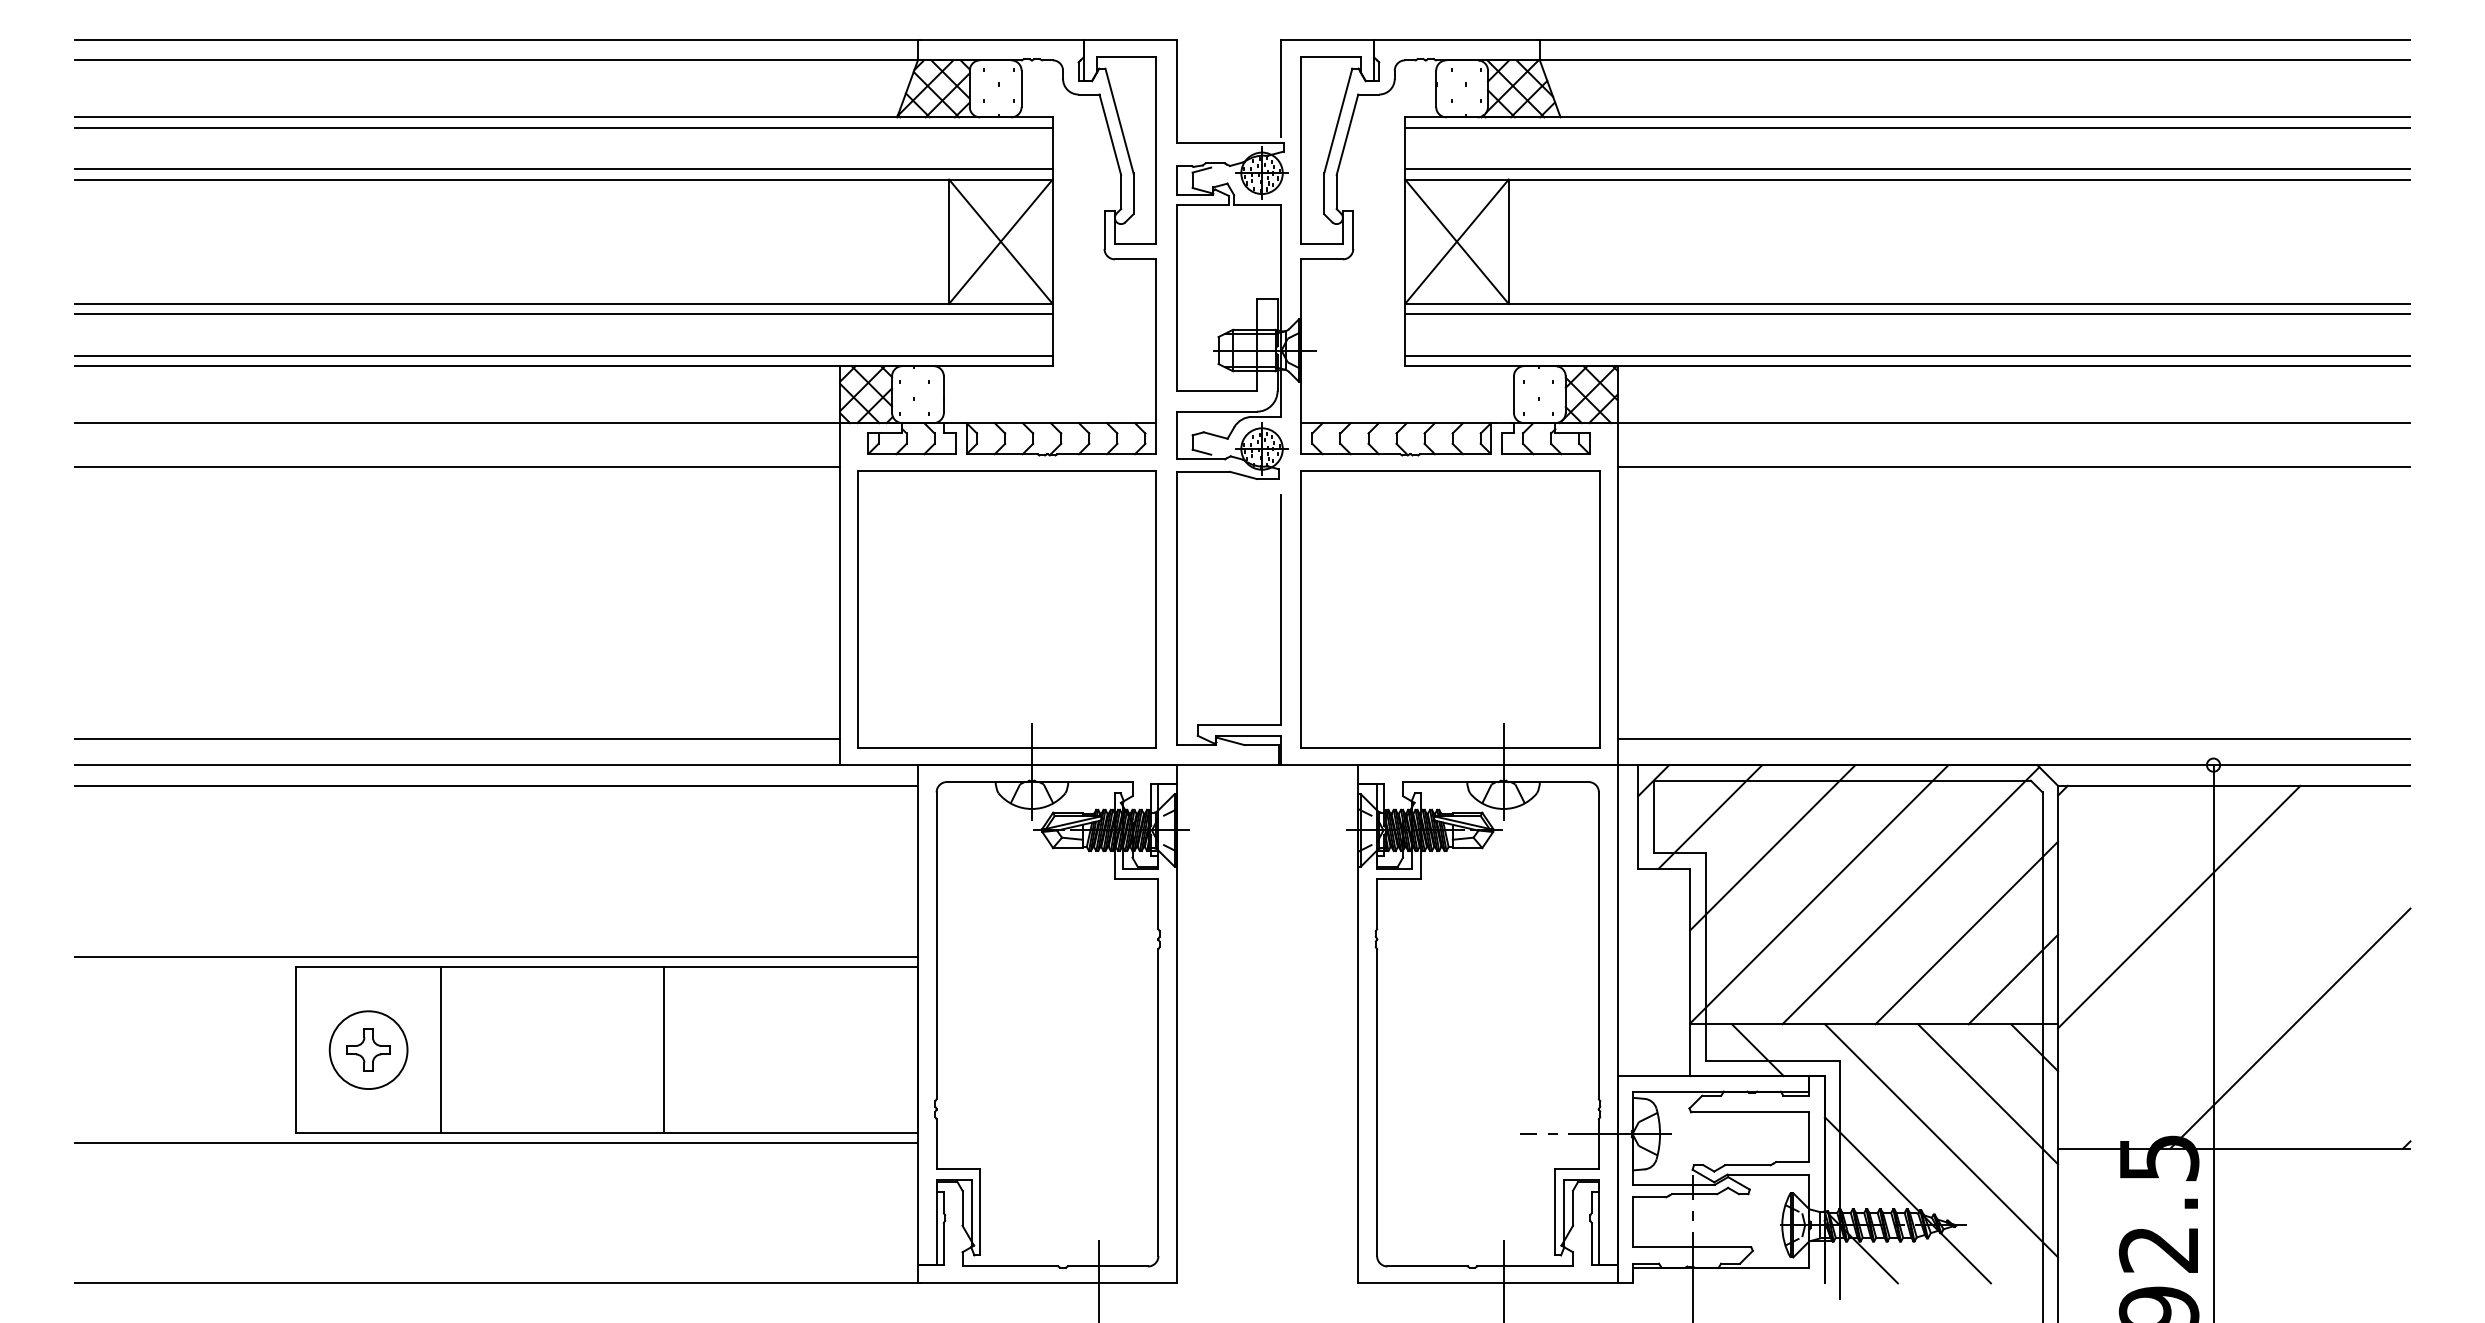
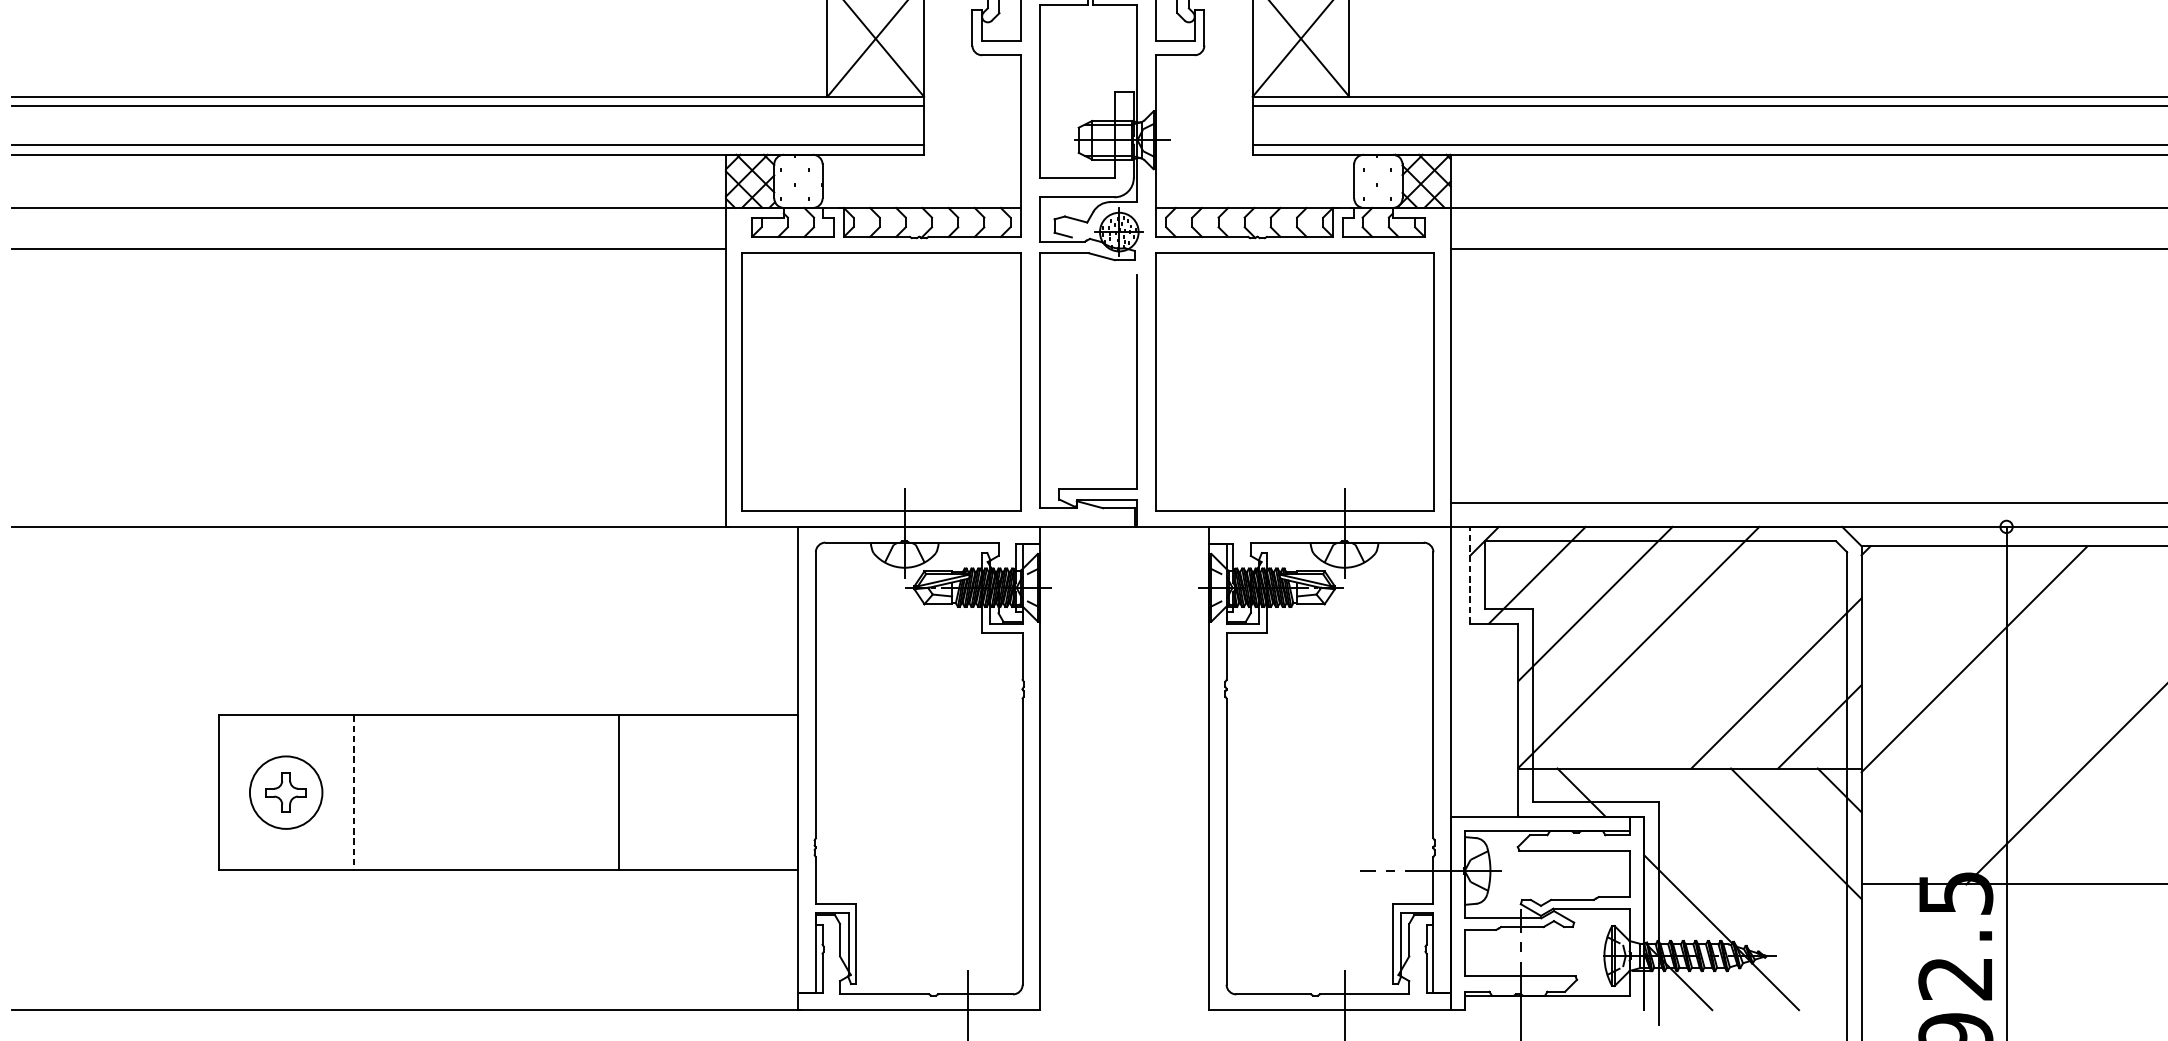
line: (457, 739) -> (369, 502), removed
line: (495, 785) -> (404, 545), removed
line: (1638, 816) -> (1470, 574), solid -> dashed
line: (1910, 895) -> (1723, 648), removed
line: (495, 956) -> (404, 705), removed
line: (441, 1050) -> (354, 792), solid -> dashed
line: (664, 1050) -> (619, 792), moved
line: (1941, 1140) -> (1752, 876), removed
line: (495, 1143) -> (404, 879), removed

